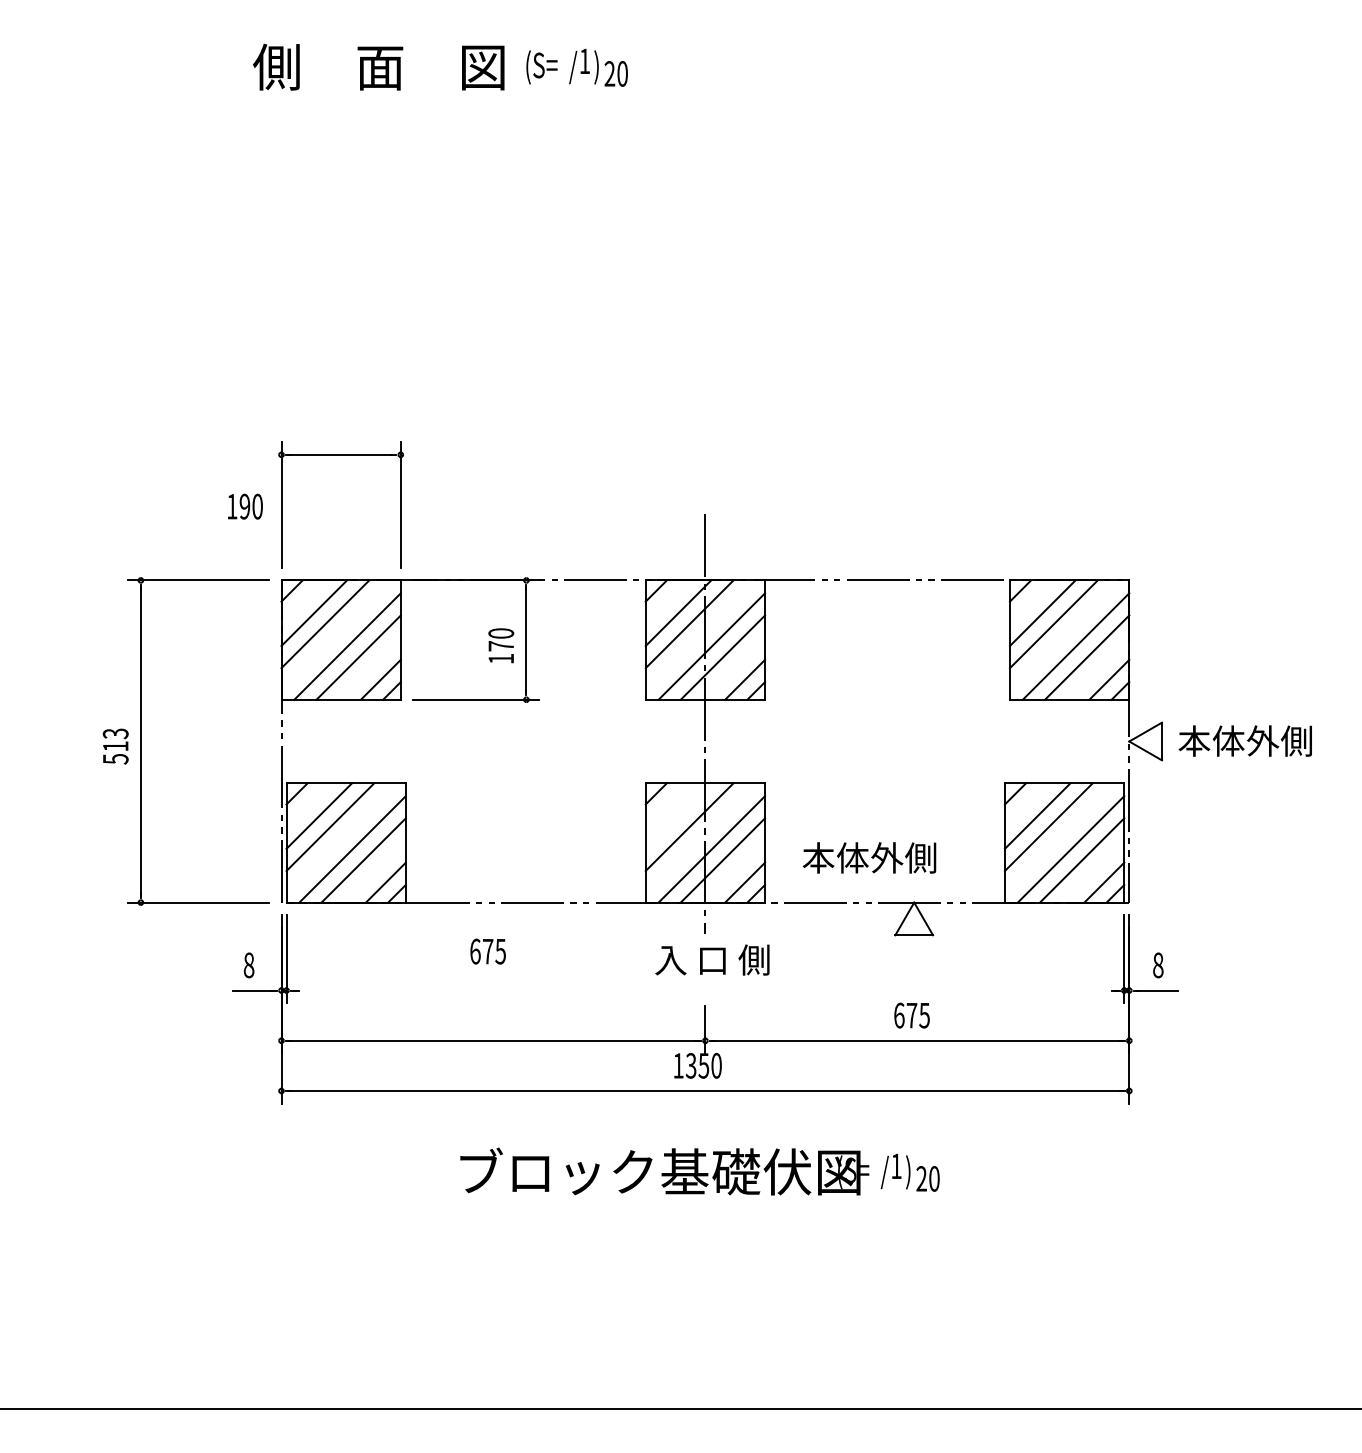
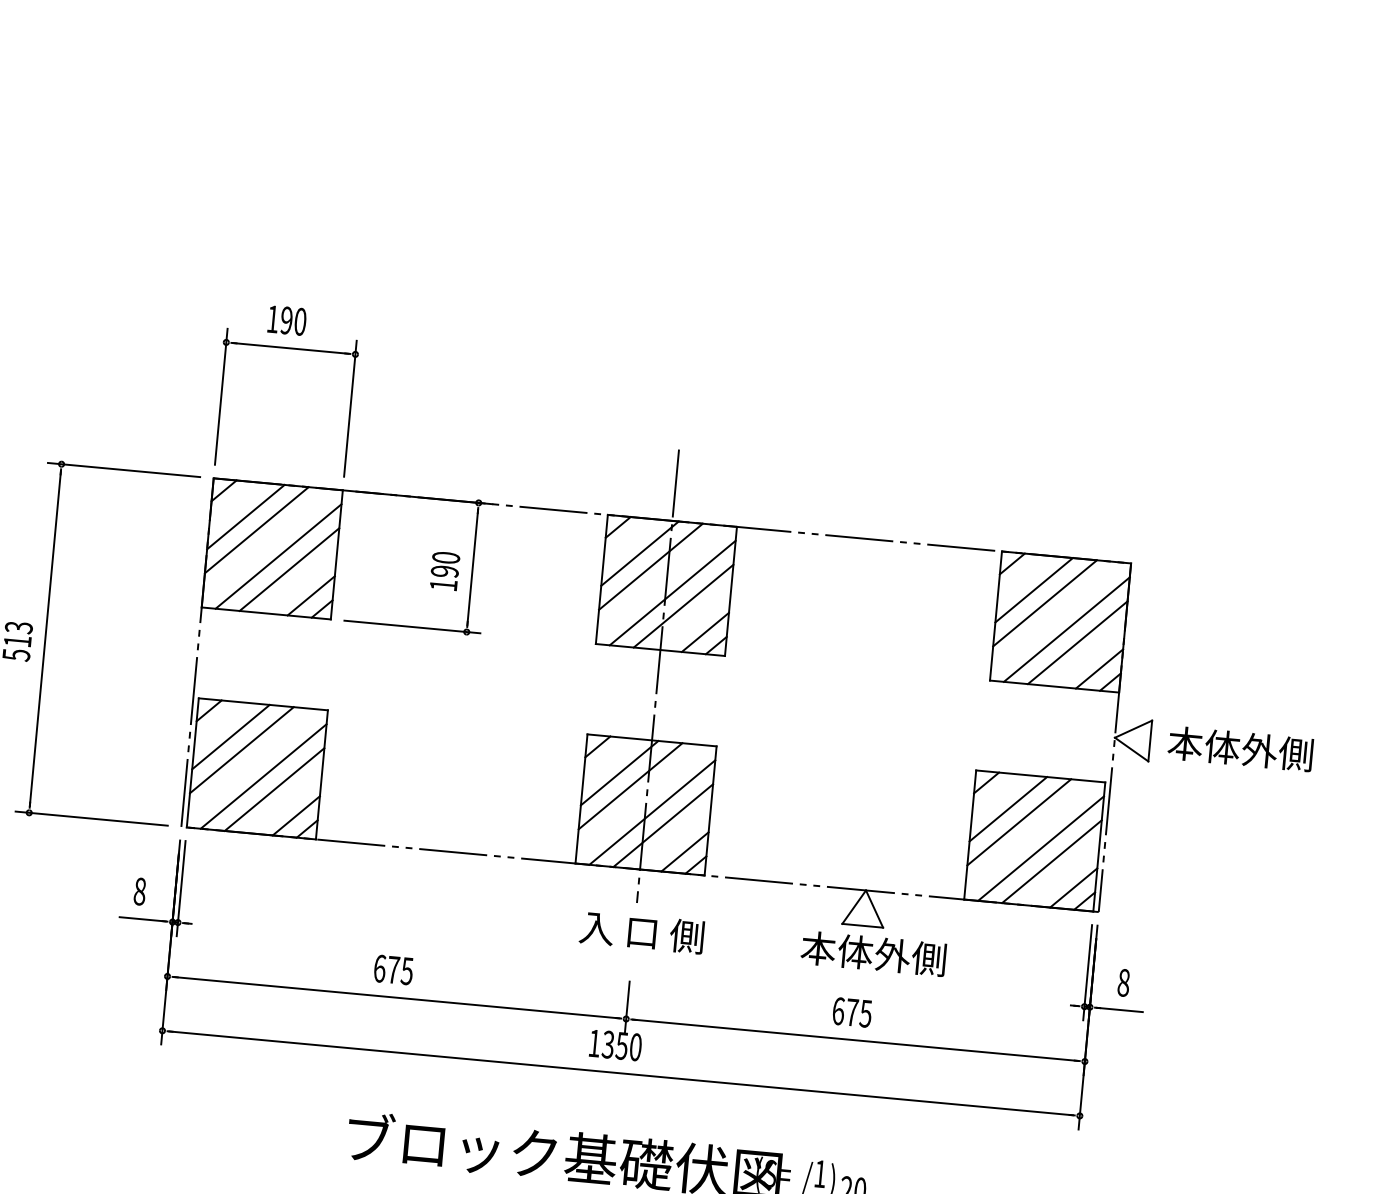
text: (245, 506) -> (287, 320), moved
text: (501, 646) -> (445, 571), 170 -> 190
line: (678, 815) -> (619, 772), added
text: (869, 857) -> (873, 953), moved
text: (487, 951) -> (392, 969), moved

